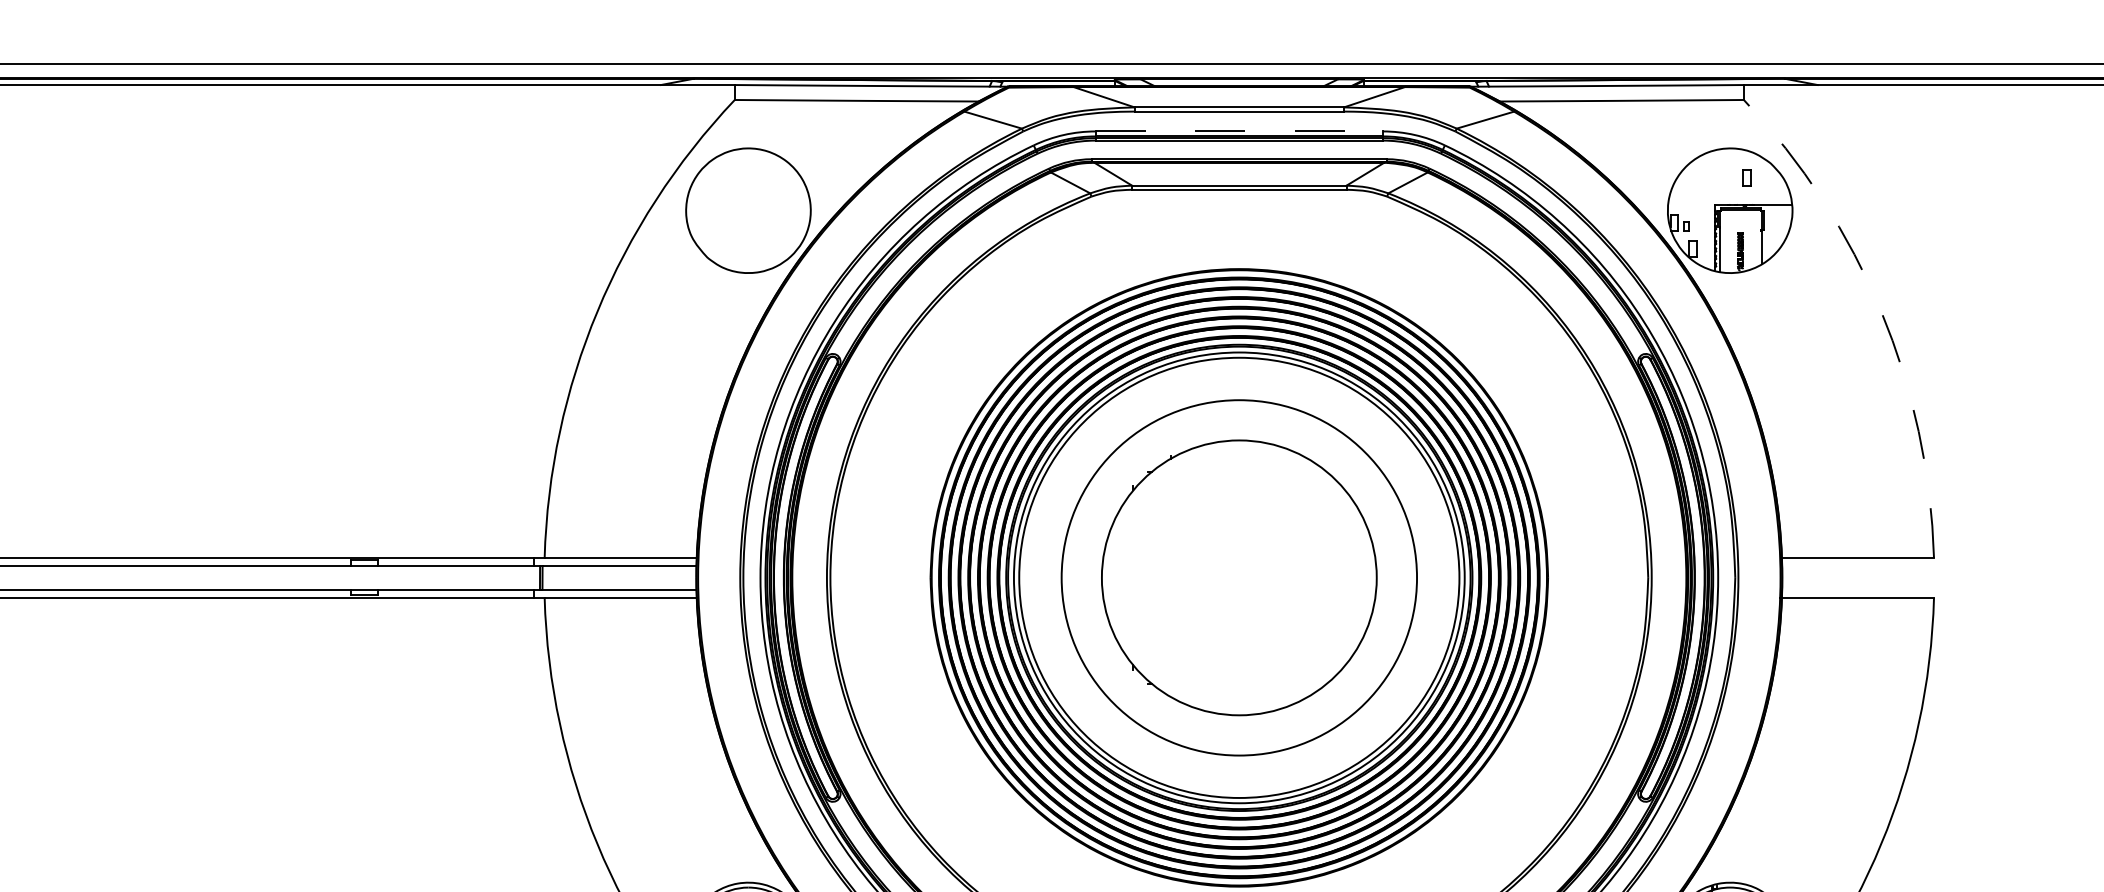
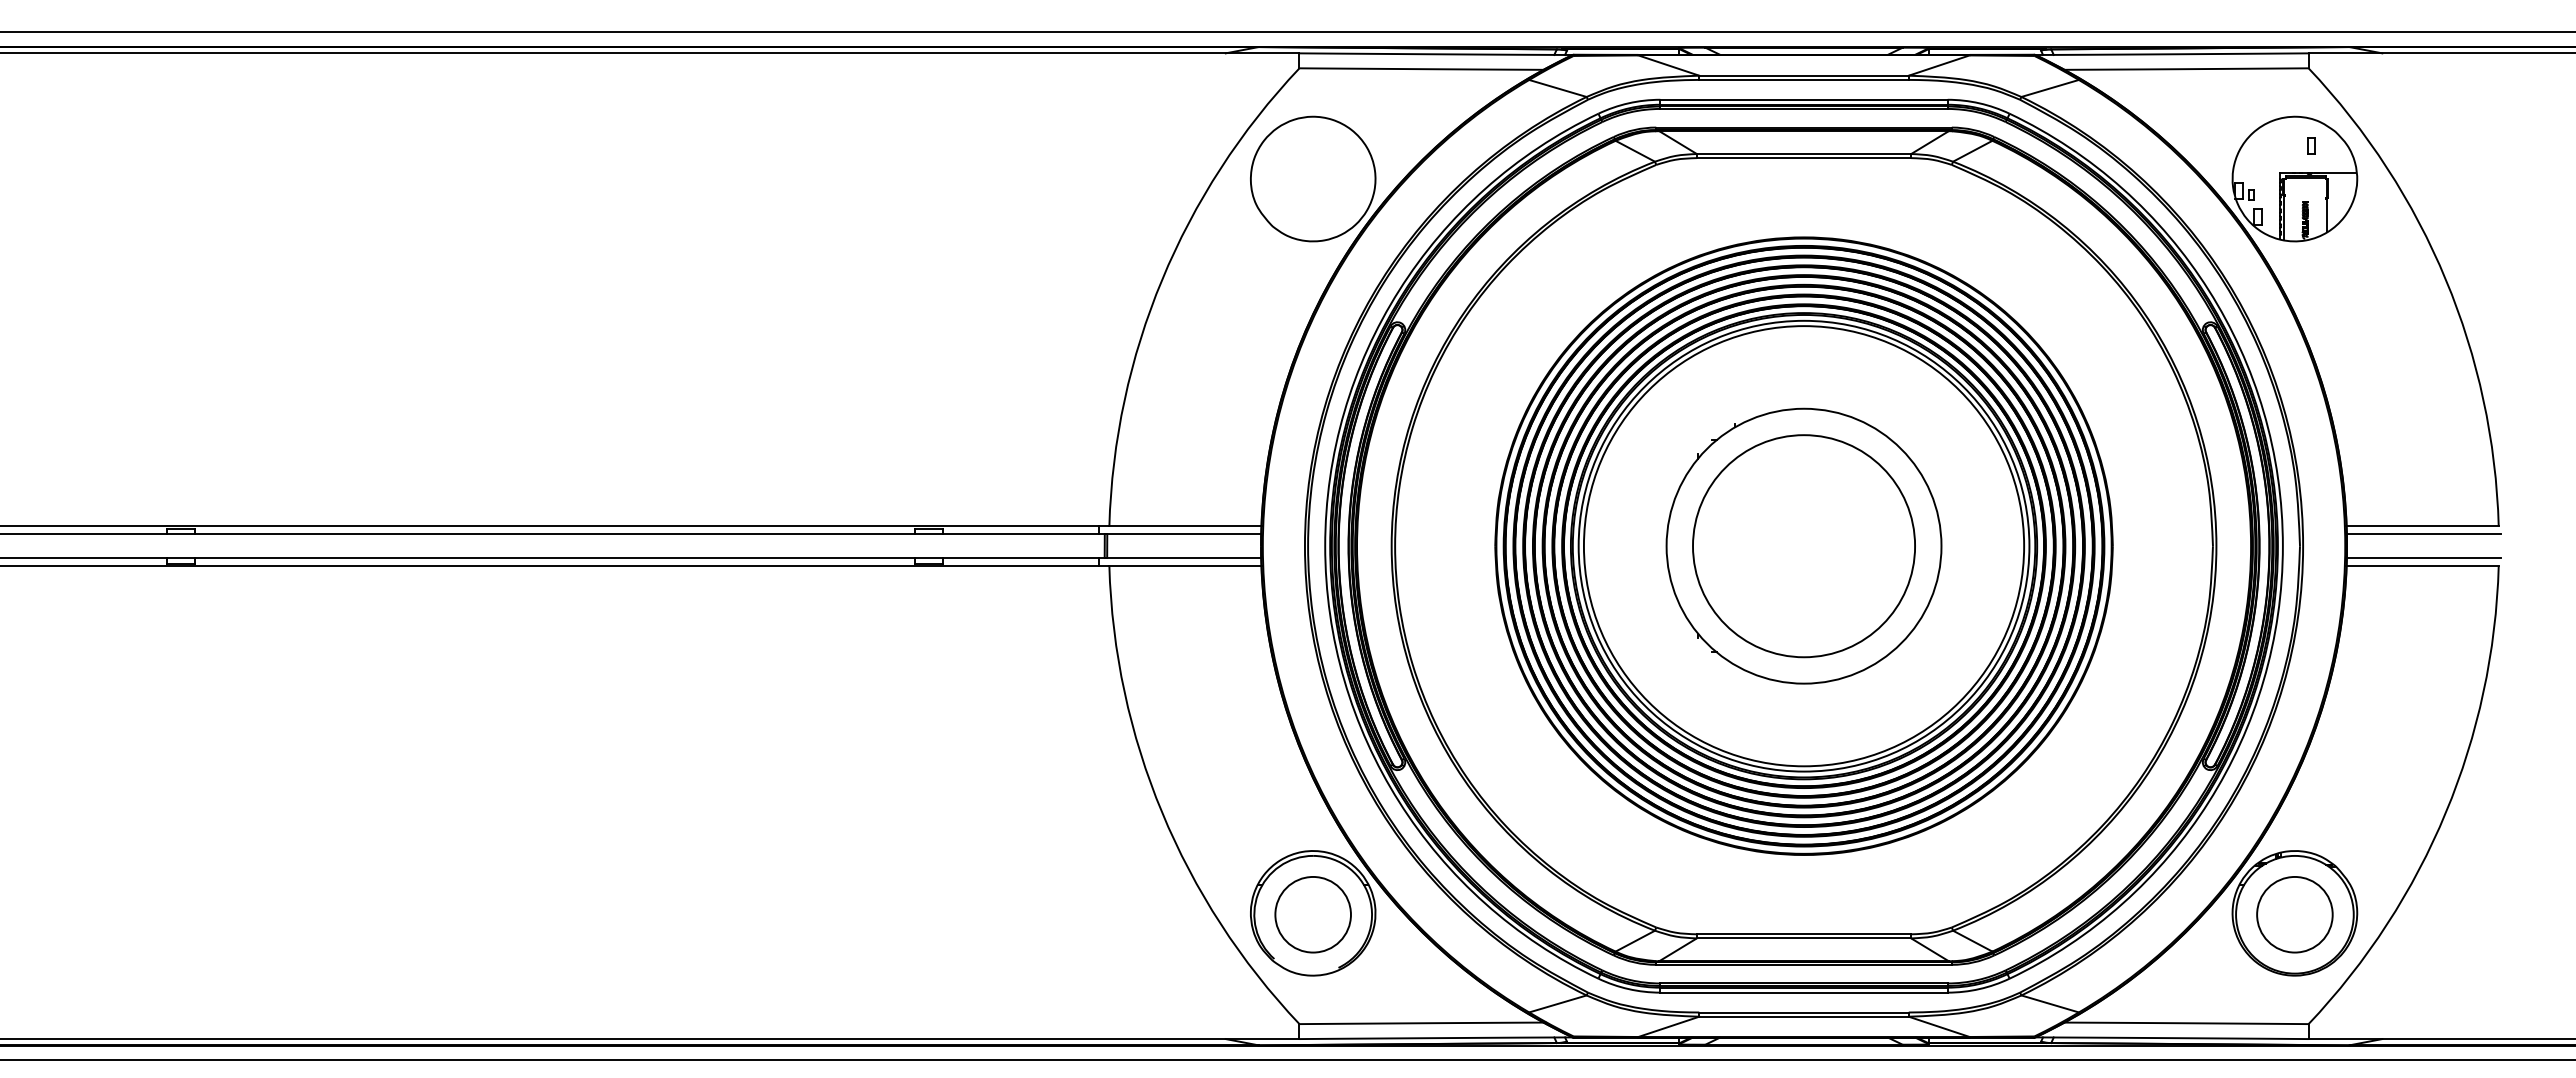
line: (1239, 131) -> (1804, 99), dashed -> solid
arc: (1880, 311) -> (2445, 279), dashed -> solid
line: (1858, 566) -> (2423, 534), added
circle: (1239, 578) -> (1804, 546), size x0.62
line: (1858, 590) -> (2423, 558), added

